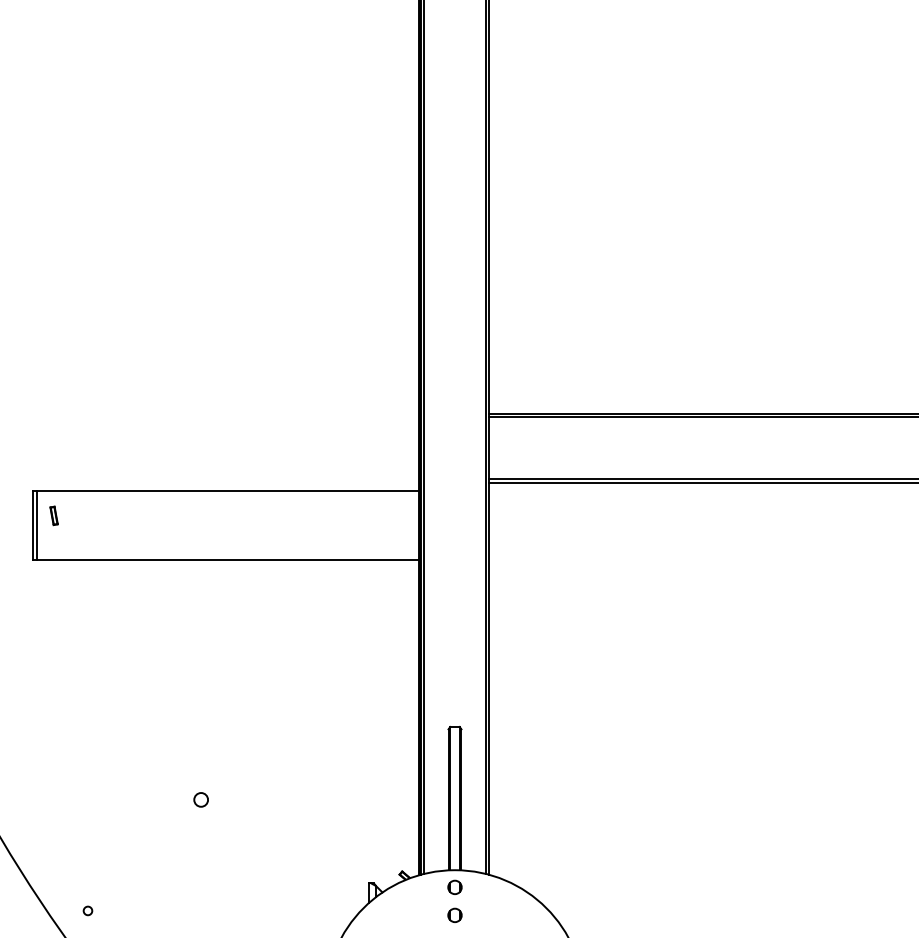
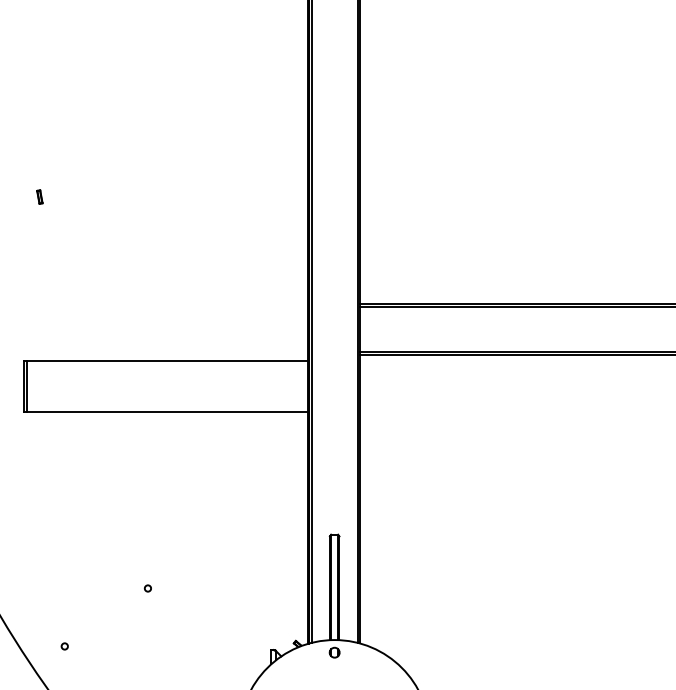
part: (53, 515) -> (39, 196), moved
circle: (200, 800) -> (147, 588), size x0.62
circle: (87, 910) -> (64, 646), moved
circle: (454, 914) -> (334, 672), removed

